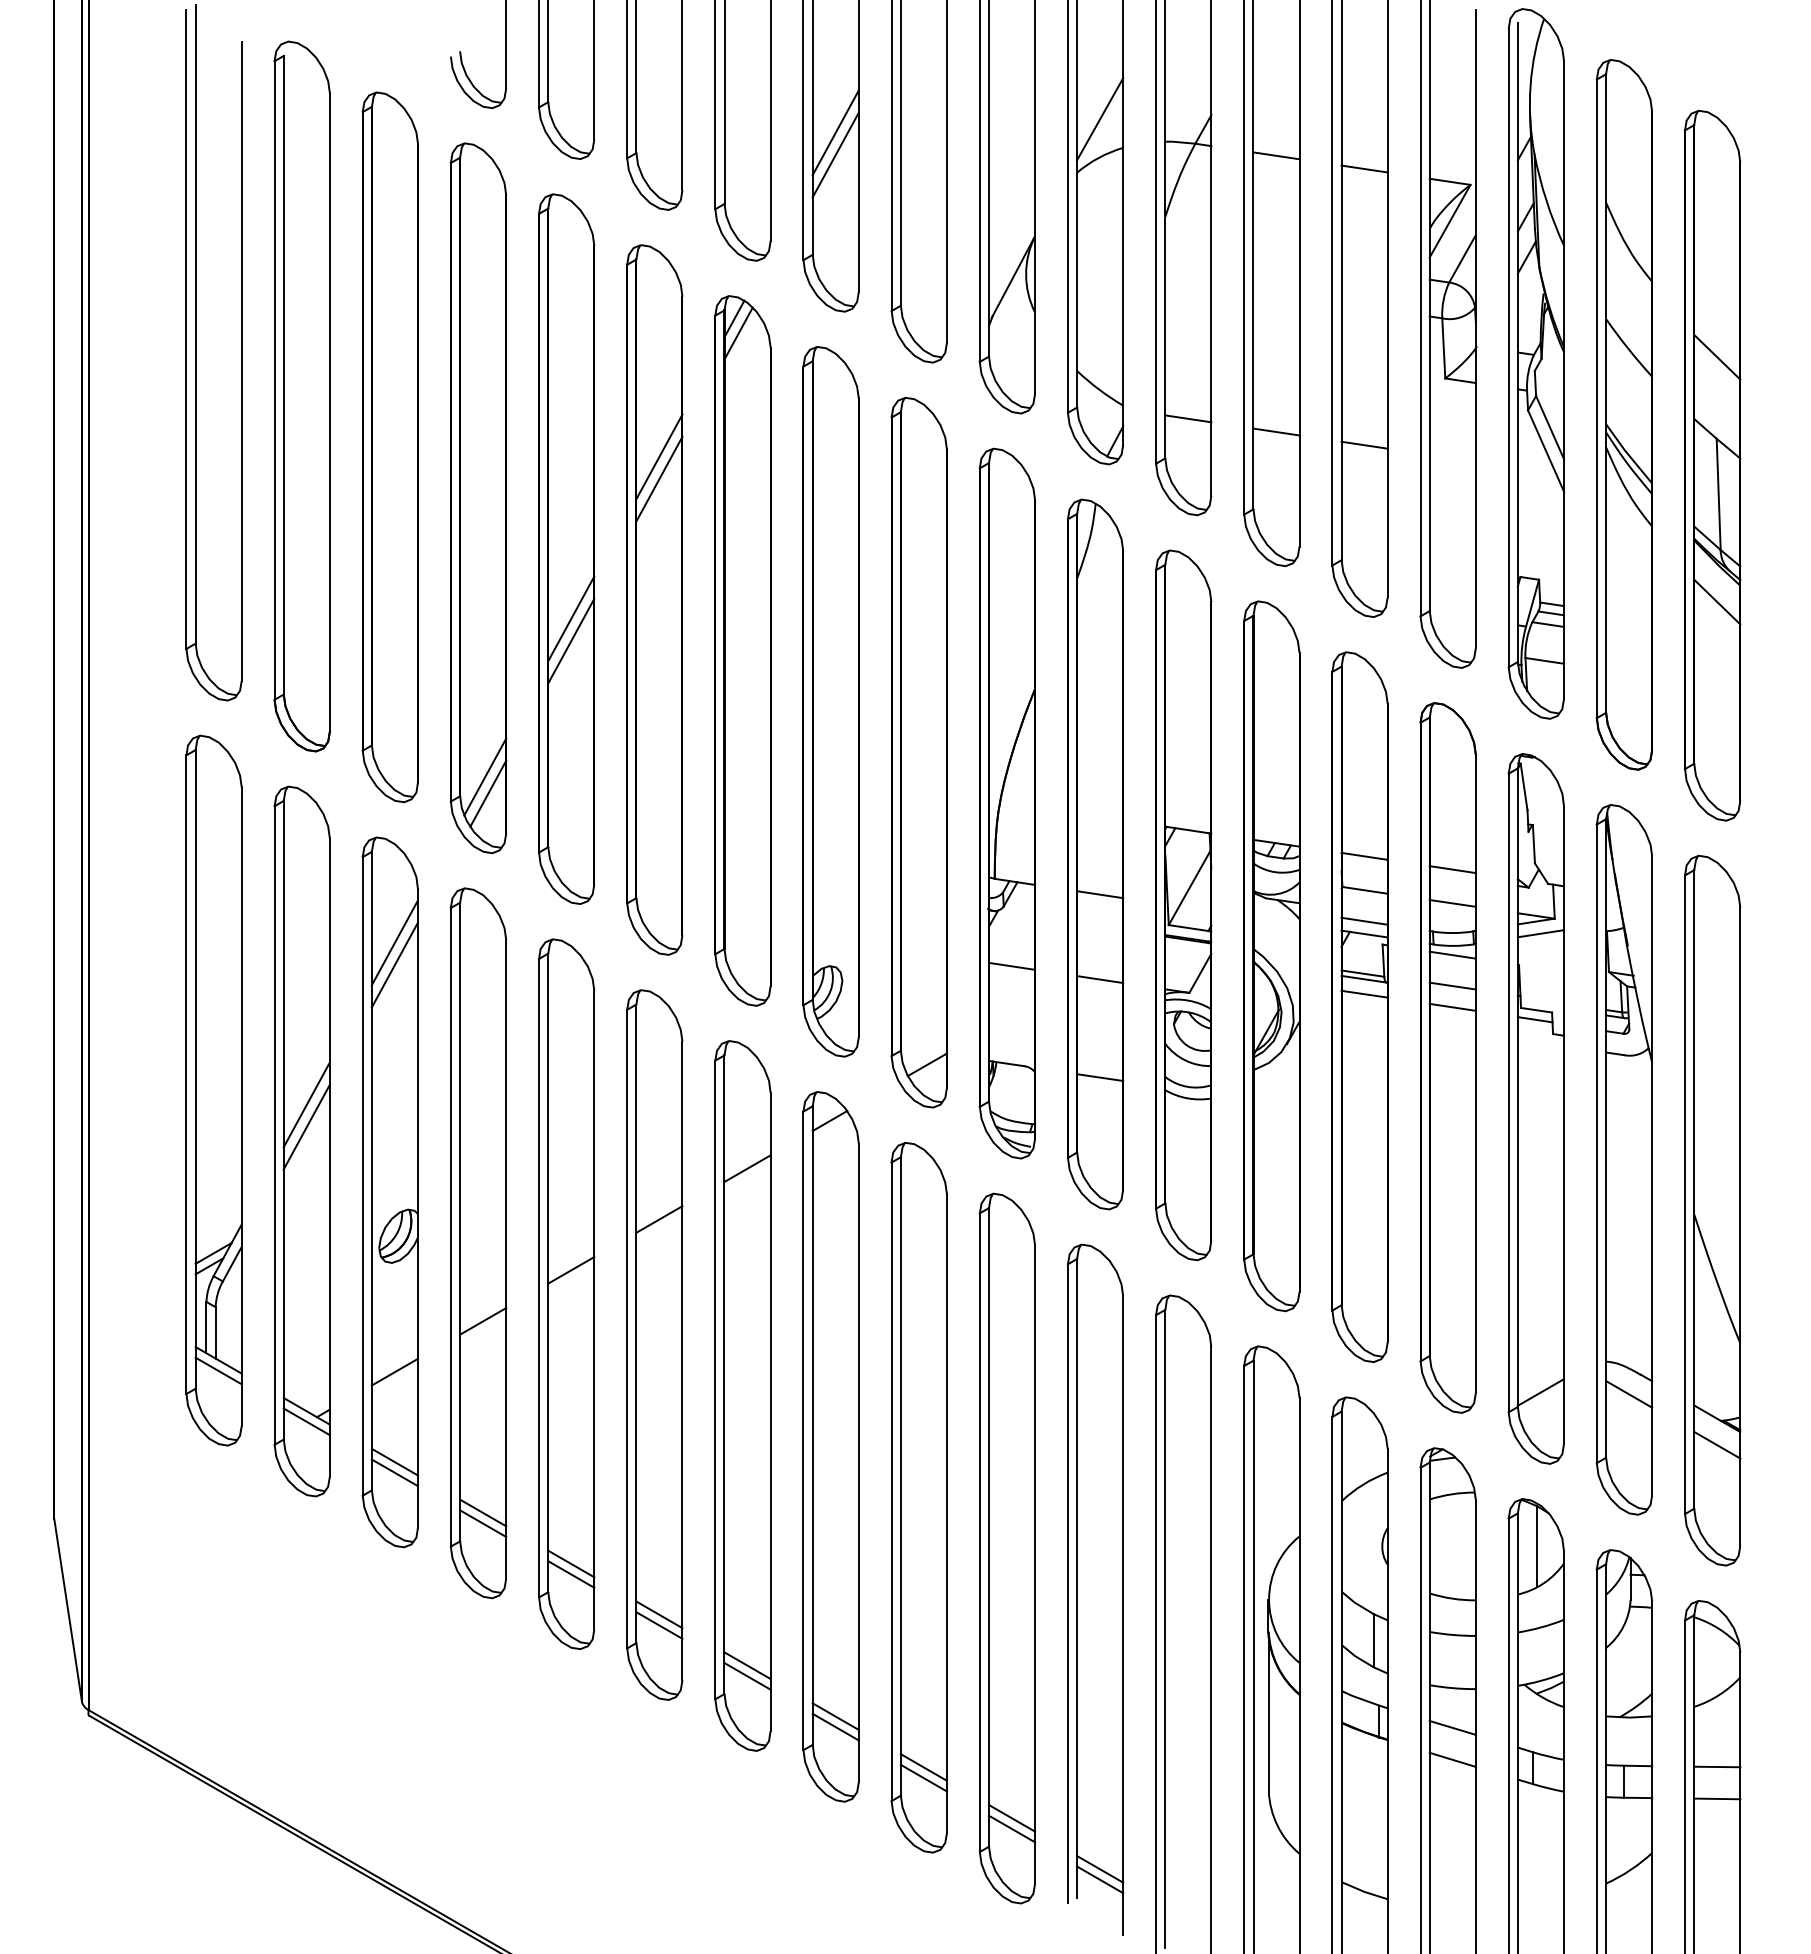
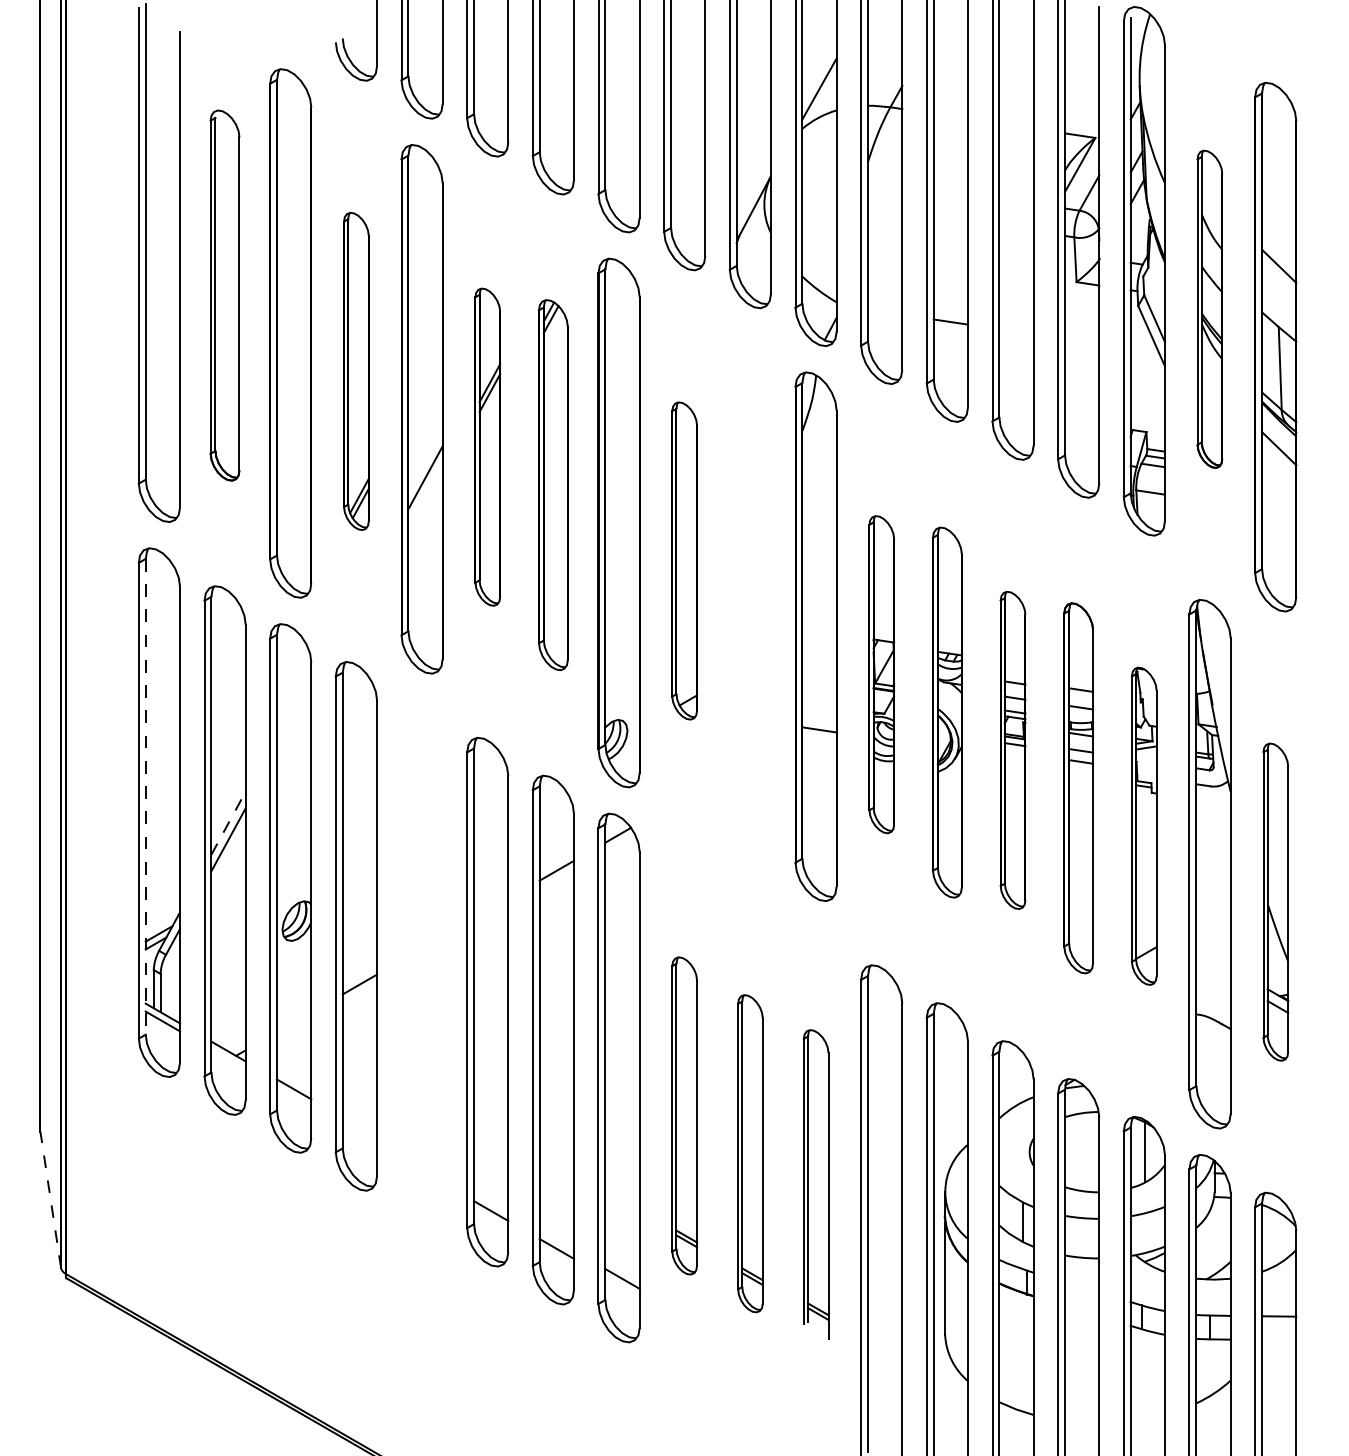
line: (835, 132) -> (622, 98), removed
line: (835, 154) -> (622, 115), removed
line: (1276, 155) -> (950, 116), removed
line: (1364, 168) -> (1016, 125), removed
part: (301, 396) -> (224, 295), size x0.7
part: (1623, 414) -> (1209, 308), size x0.6
line: (1188, 418) -> (885, 311), removed
line: (1364, 444) -> (1016, 331), removed
part: (478, 498) -> (356, 371), size x0.6
part: (654, 599) -> (487, 446), size x0.6
line: (571, 618) -> (425, 460), removed
part: (742, 650) -> (553, 484), size x0.7
part: (918, 752) -> (684, 560), size x0.6
part: (1006, 803) -> (749, 598), removed
line: (1100, 894) -> (819, 666), removed
part: (1183, 905) -> (881, 674), size x0.6
line: (394, 942) -> (293, 702), removed
part: (1271, 956) -> (947, 712), size x0.7
line: (394, 964) -> (293, 718), removed
part: (1359, 1006) -> (1012, 749), size x0.6
part: (1447, 1057) -> (1078, 787), size x0.7
line: (195, 1069) -> (145, 796), solid -> dashed
line: (1100, 1077) -> (819, 802), removed
line: (307, 1104) -> (229, 822), solid -> dashed
part: (1535, 1108) -> (1143, 825), size x0.6
part: (1712, 1210) -> (1275, 901), size x0.6
line: (659, 1219) -> (491, 908), removed
part: (566, 1293) -> (421, 963), removed
line: (394, 1371) -> (293, 1021), removed
line: (1629, 1394) -> (1213, 1038), removed
line: (306, 1421) -> (228, 1059), removed
line: (394, 1472) -> (293, 1097), removed
part: (918, 1497) -> (684, 1115), size x0.6
line: (483, 1512) -> (360, 1126), removed
line: (483, 1523) -> (360, 1135), removed
part: (1007, 1548) -> (750, 1153), size x0.6
part: (1095, 1589) -> (816, 1184), size x0.6
line: (68, 1609) -> (51, 1199), solid -> dashed
line: (659, 1614) -> (491, 1202), removed
line: (747, 1665) -> (556, 1240), removed
line: (835, 1726) -> (622, 1286), removed
line: (1452, 1727) -> (1081, 1287), removed
line: (1452, 1759) -> (1081, 1310), removed
line: (1717, 1798) -> (1279, 1339), removed

